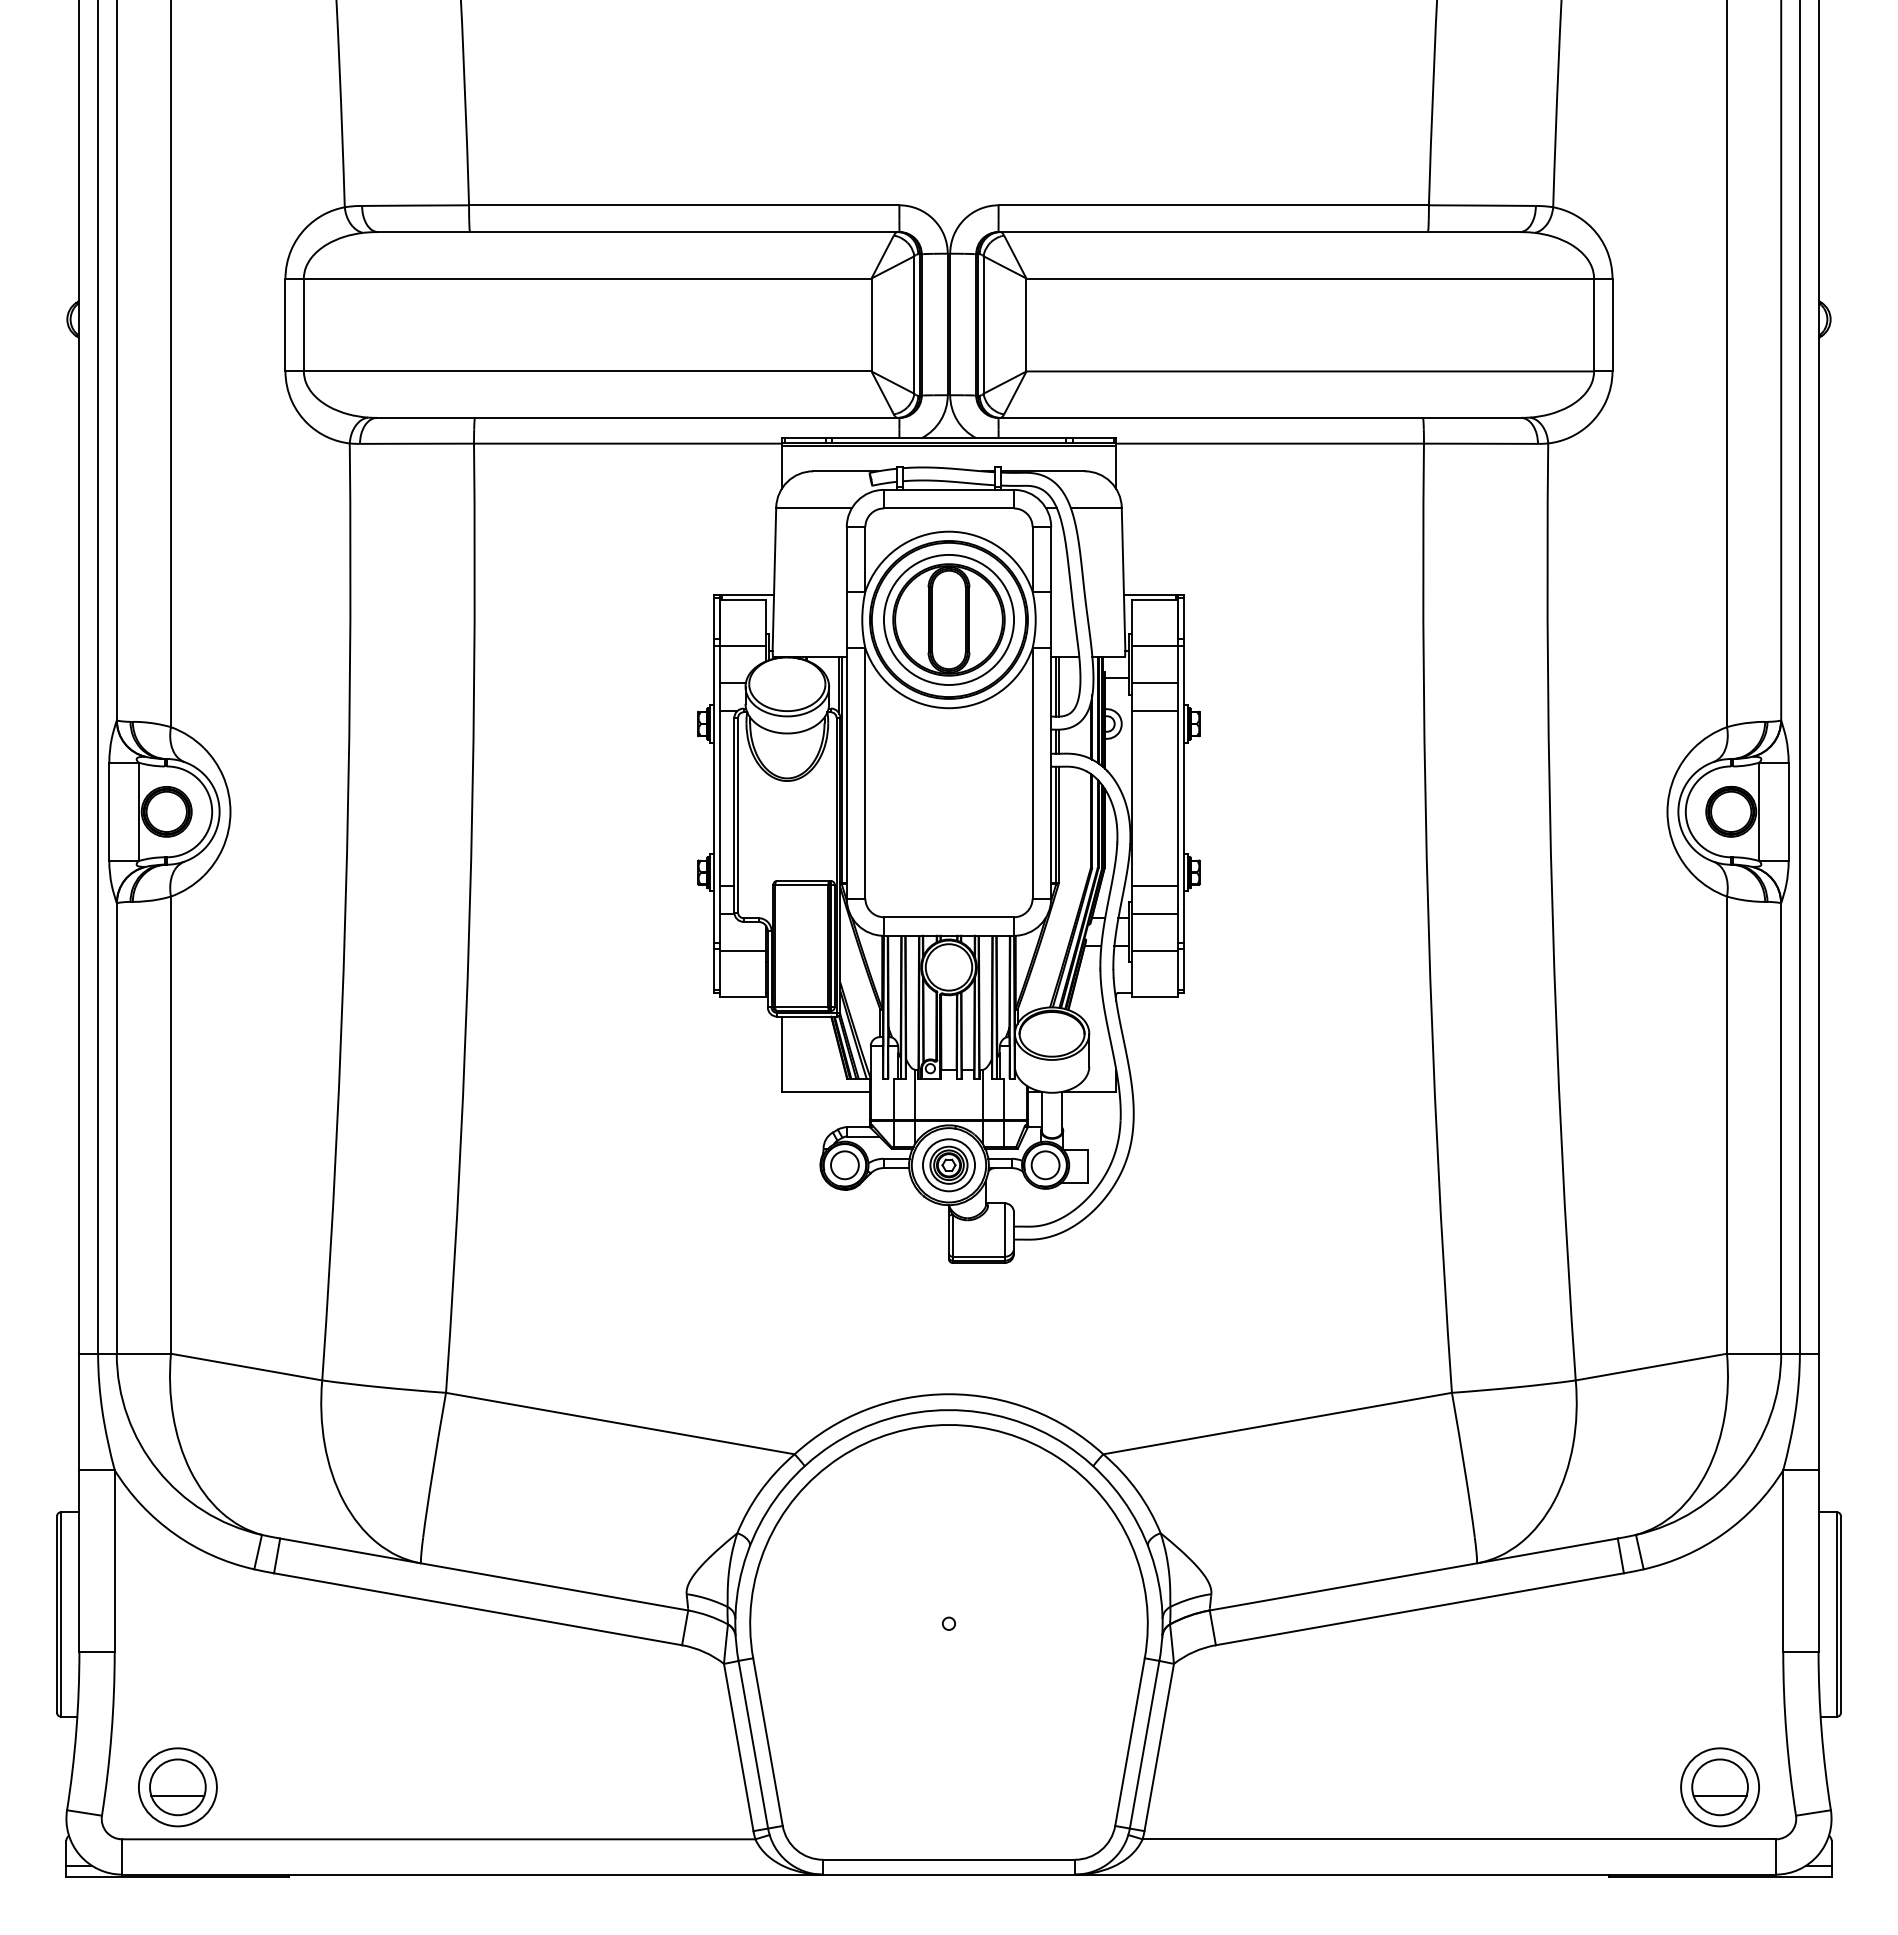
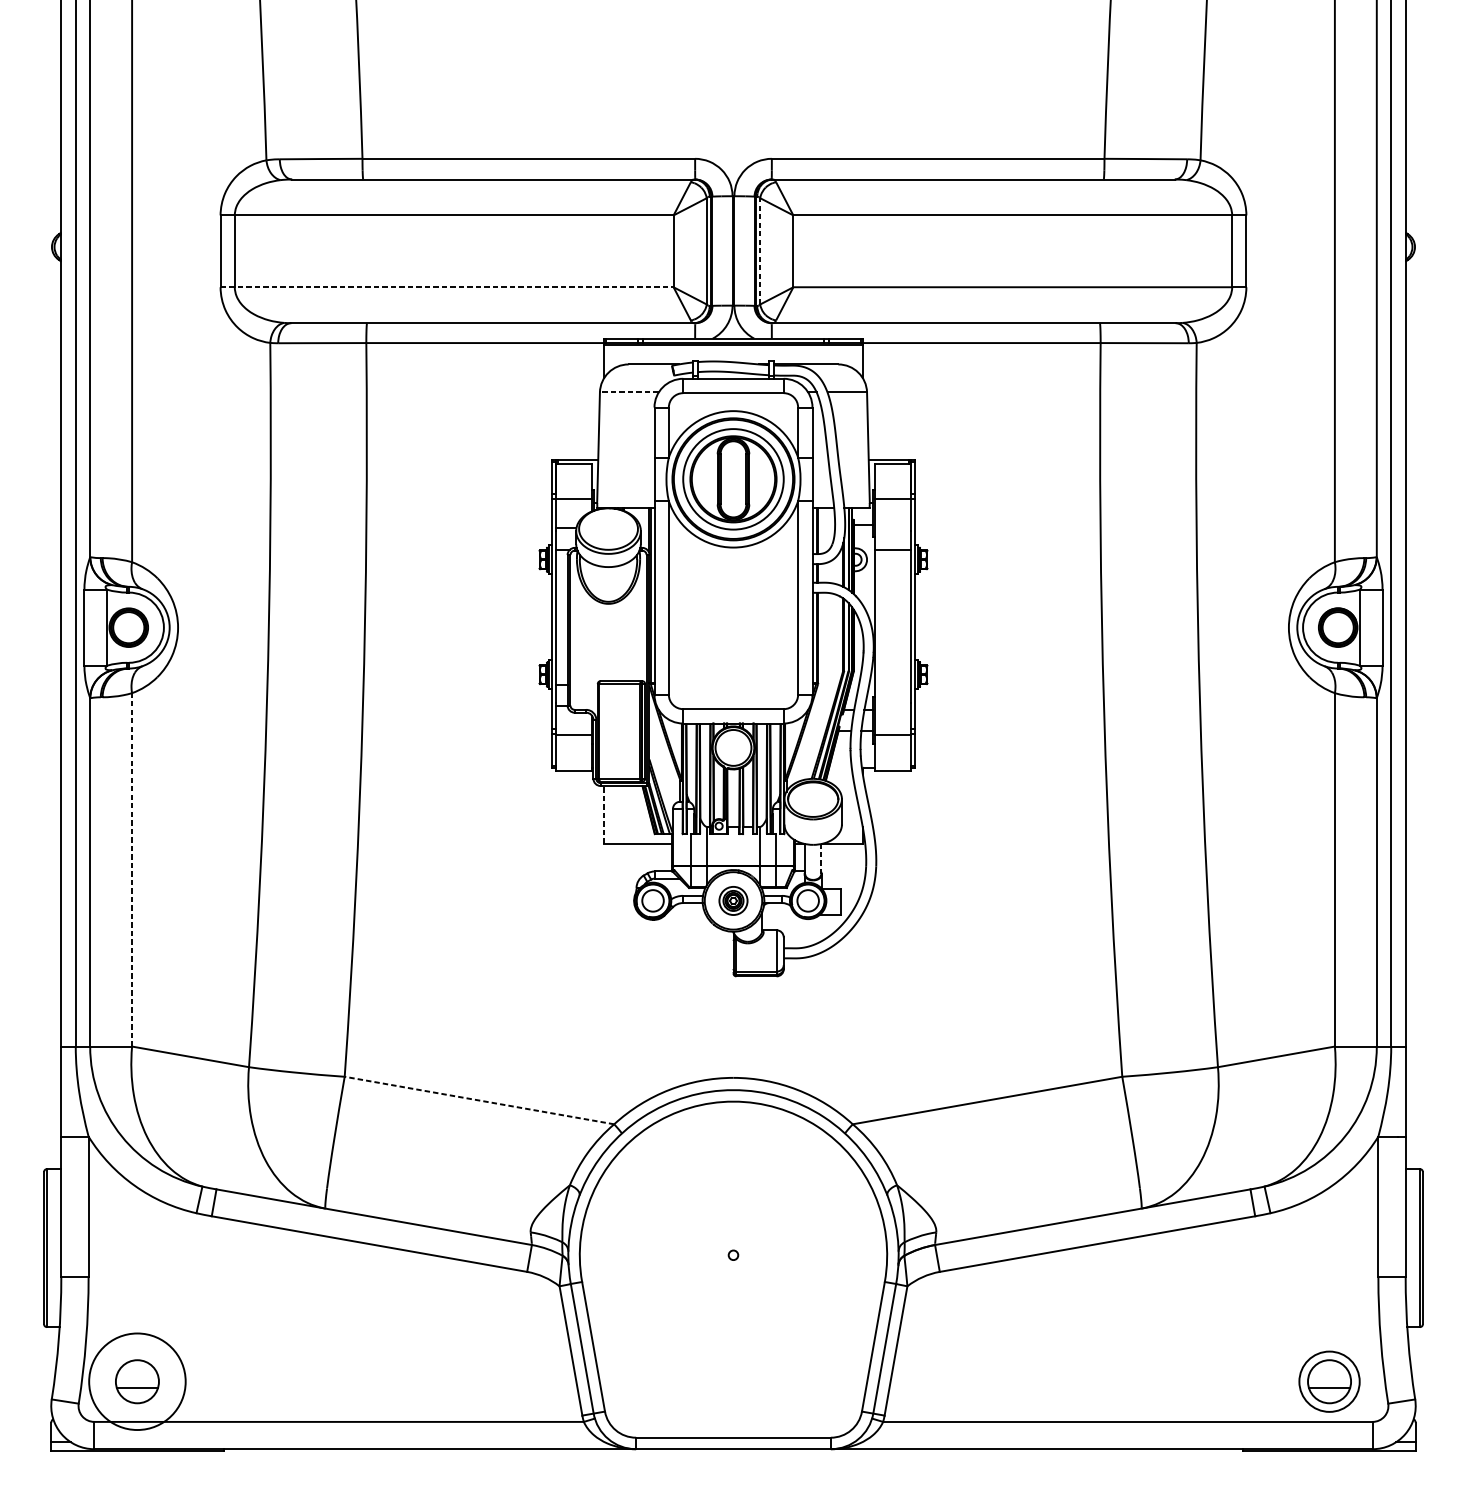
line: (983, 325) -> (760, 251), solid -> dashed
line: (578, 371) -> (447, 287), solid -> dashed
line: (813, 507) -> (628, 392), solid -> dashed
line: (1155, 683) -> (893, 528), removed
line: (1155, 885) -> (893, 684), removed
line: (1155, 913) -> (893, 706), removed
line: (781, 1053) -> (604, 814), solid -> dashed
line: (1062, 1111) -> (821, 859), solid -> dashed
line: (171, 1125) -> (132, 870), solid -> dashed
part: (948, 1165) -> (733, 901), size x0.7
line: (619, 1423) -> (478, 1100), solid -> dashed
circle: (177, 1787) -> (137, 1381), size x1.6

